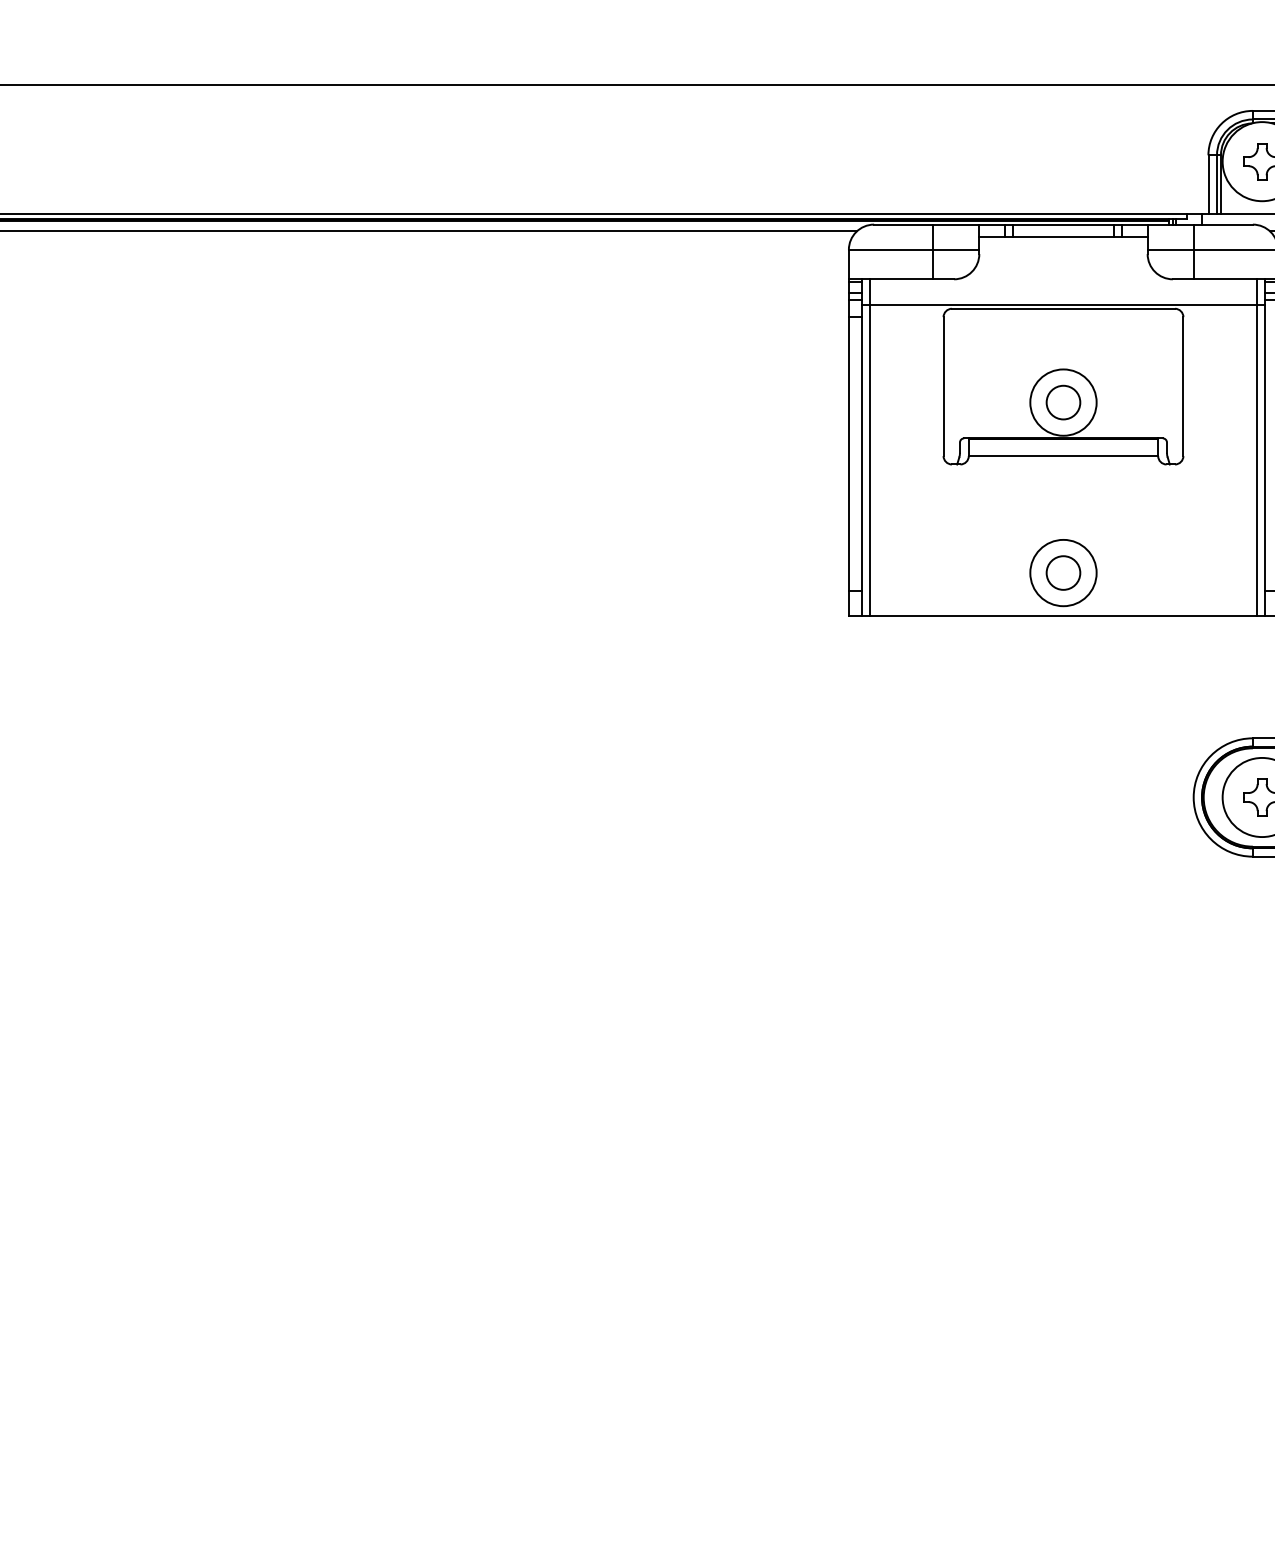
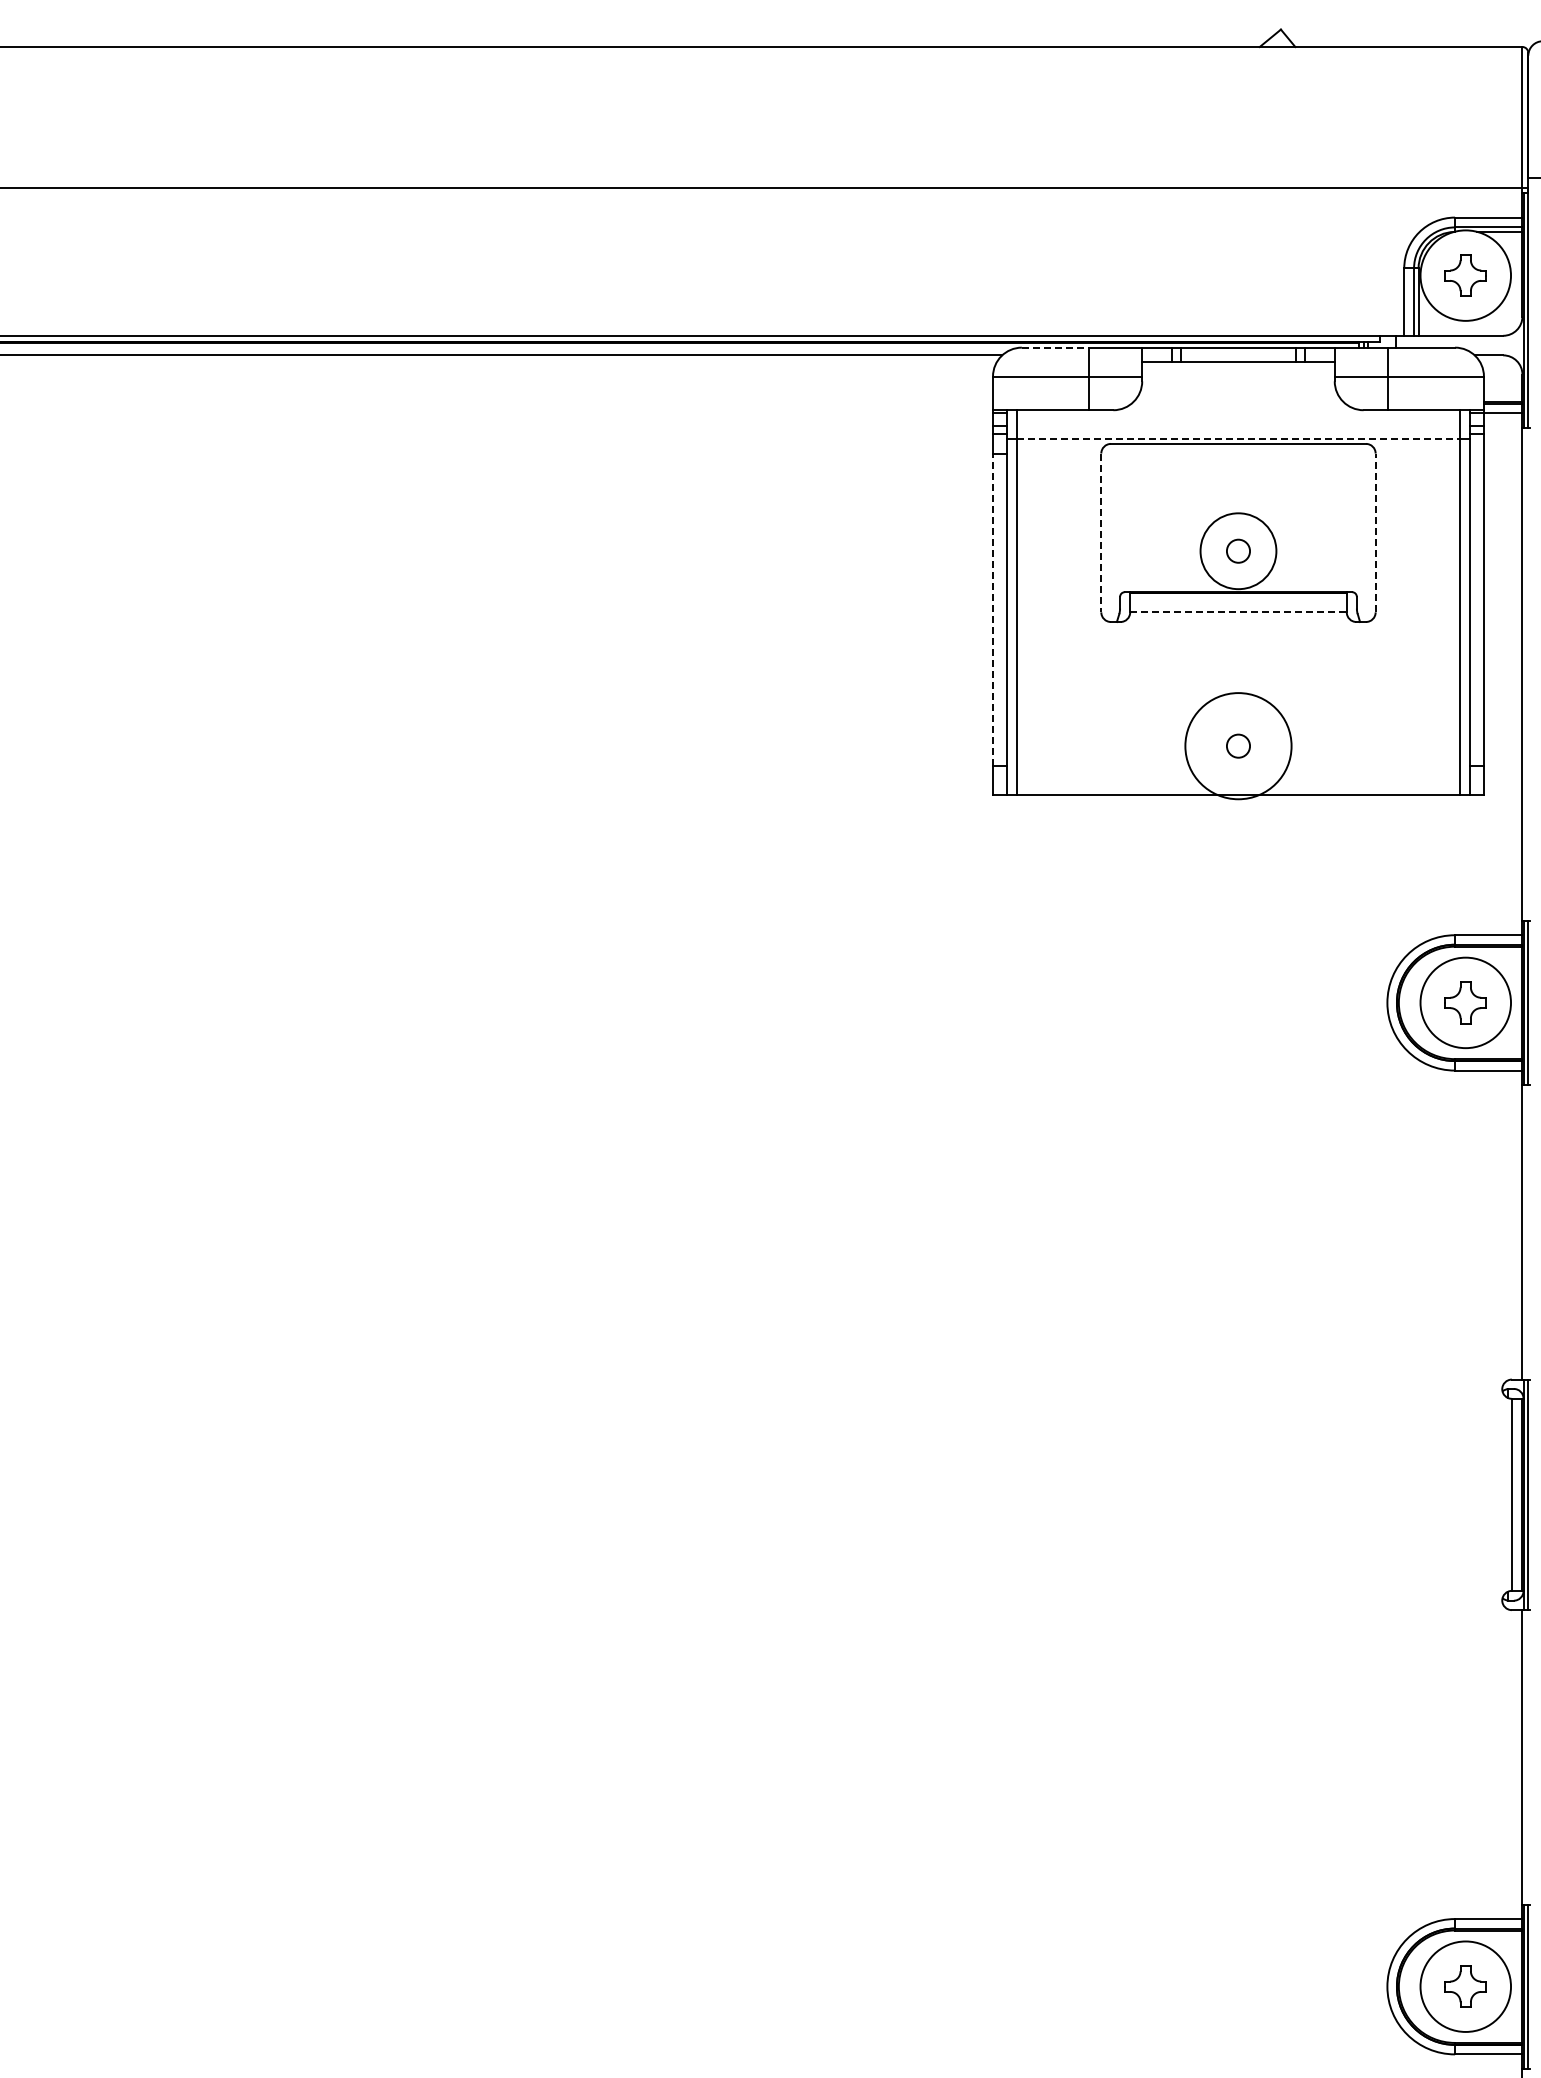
line: (903, 224) -> (1055, 347), solid -> dashed
line: (1063, 304) -> (1238, 439), solid -> dashed
line: (1183, 386) -> (1375, 532), solid -> dashed
line: (943, 387) -> (1101, 533), solid -> dashed
circle: (1063, 402) -> (1238, 551), size x0.6
line: (849, 453) -> (993, 609), solid -> dashed
line: (1063, 456) -> (1238, 612), solid -> dashed
circle: (1063, 572) -> (1238, 745), size x0.6
circle: (1063, 573) -> (1238, 746), size x1.4

